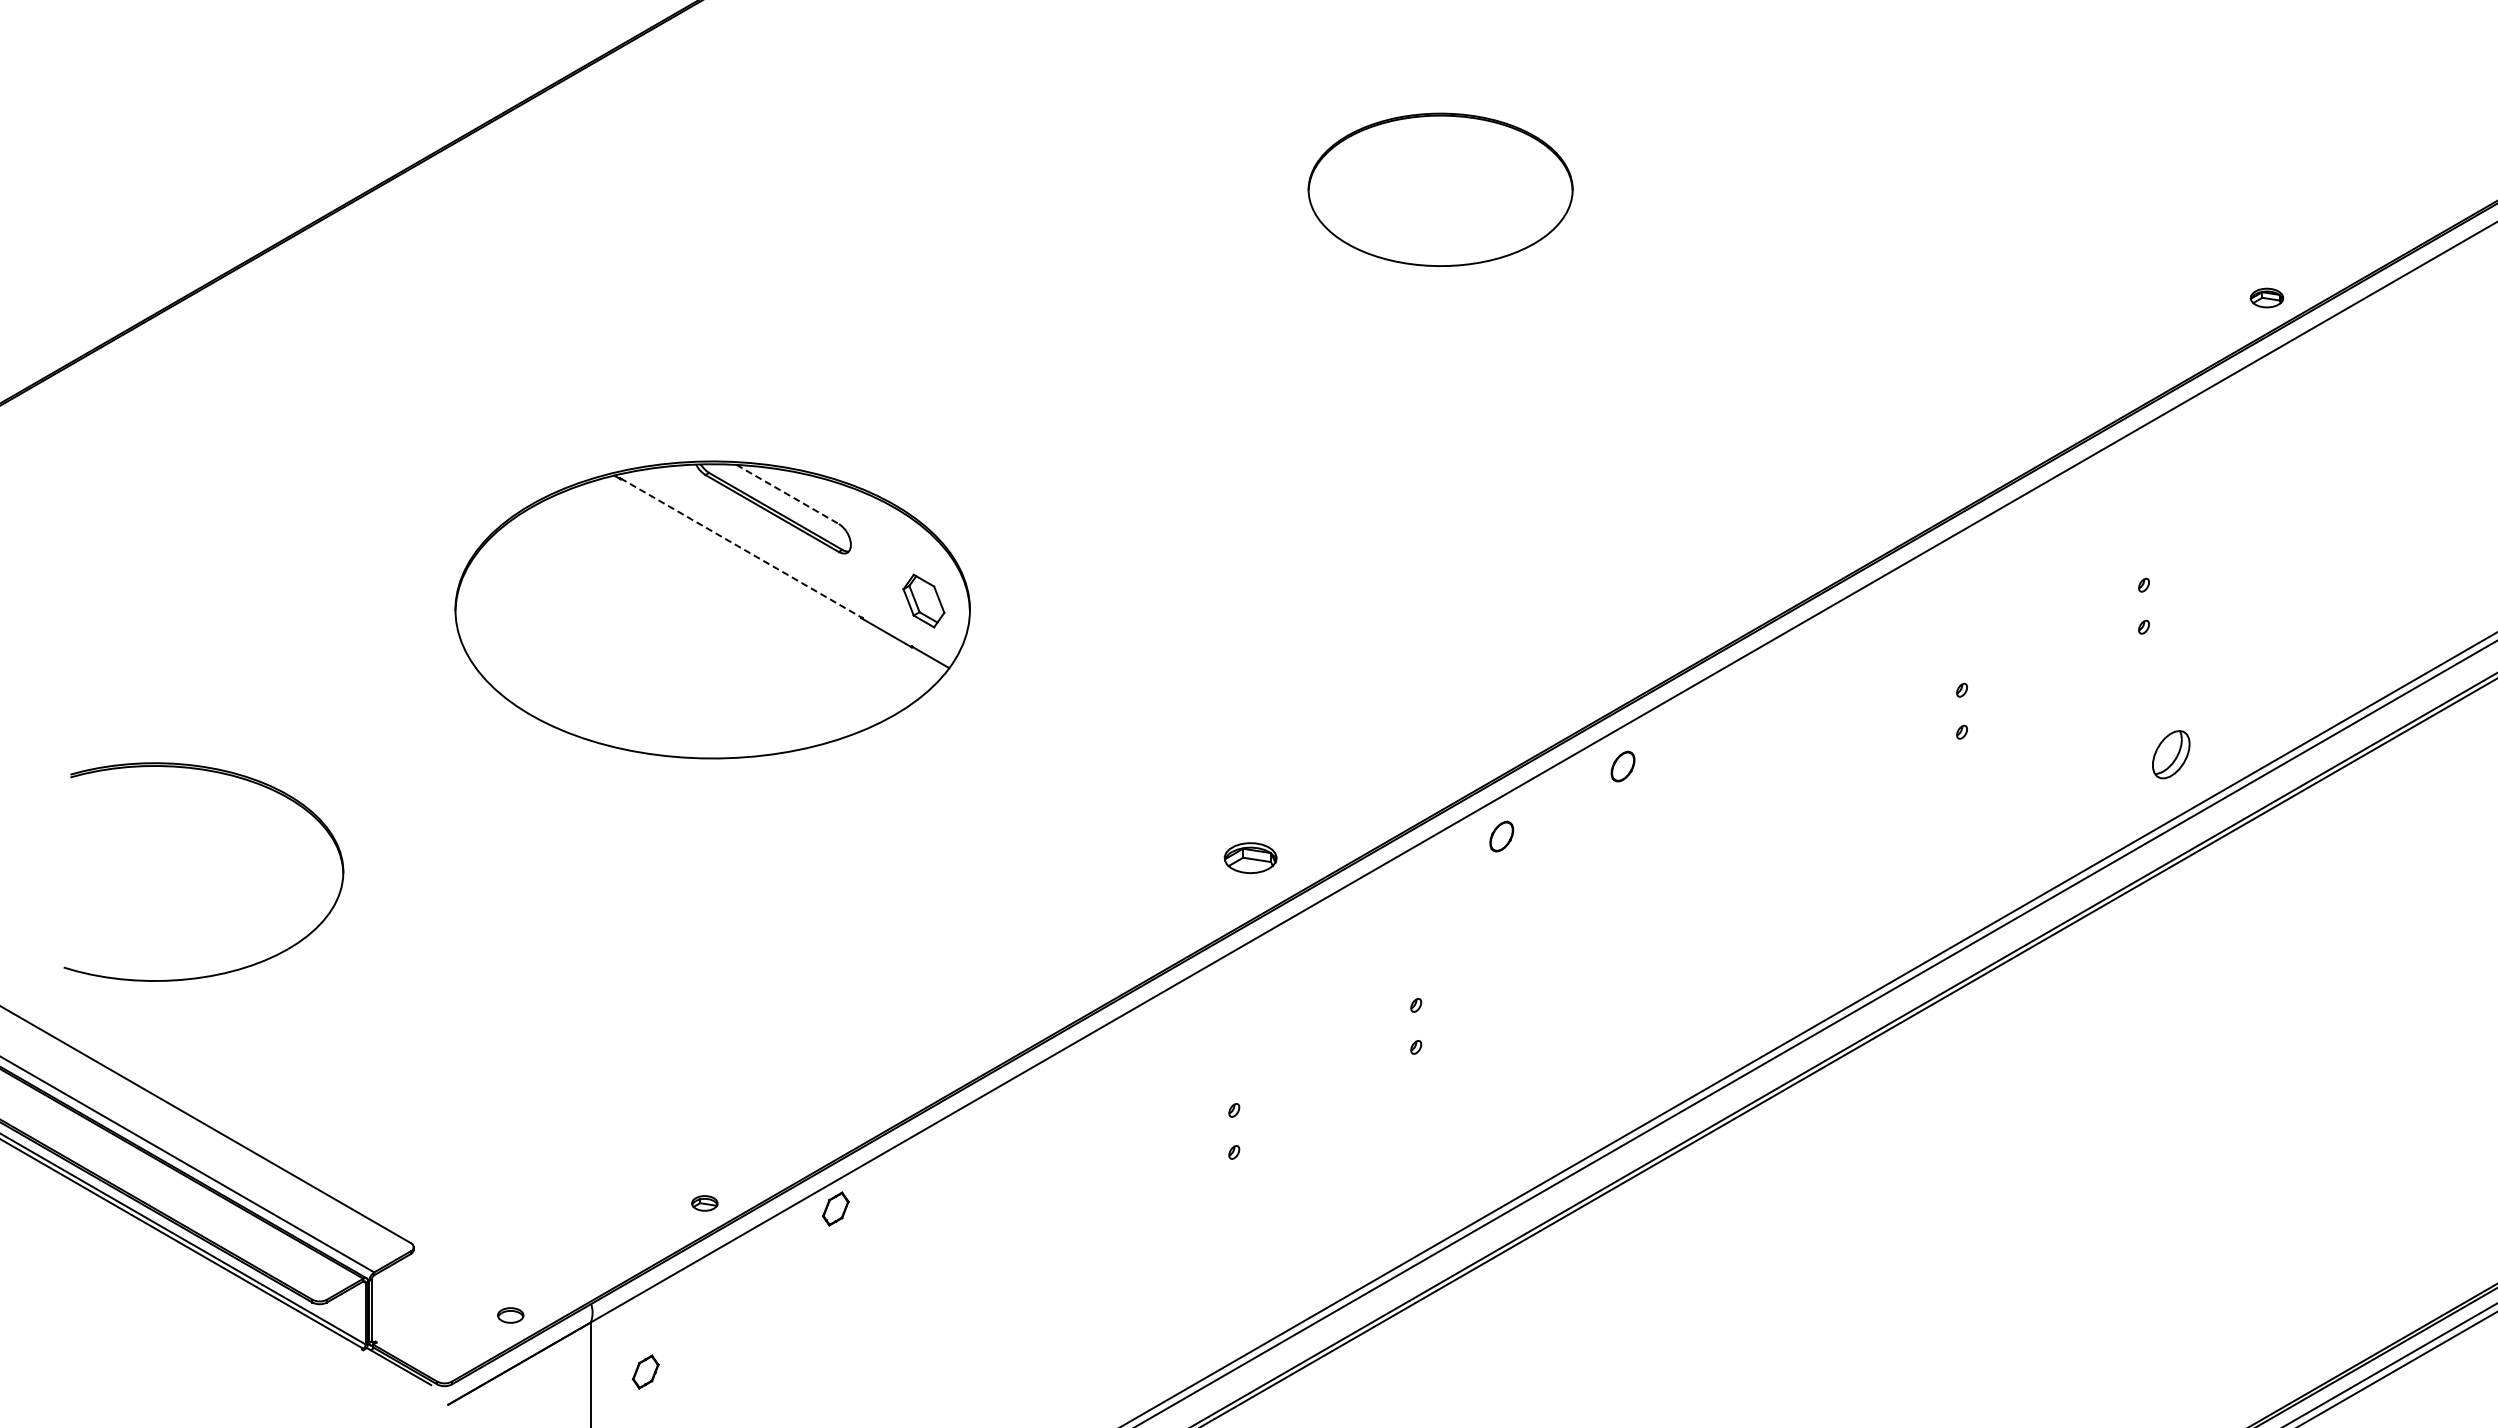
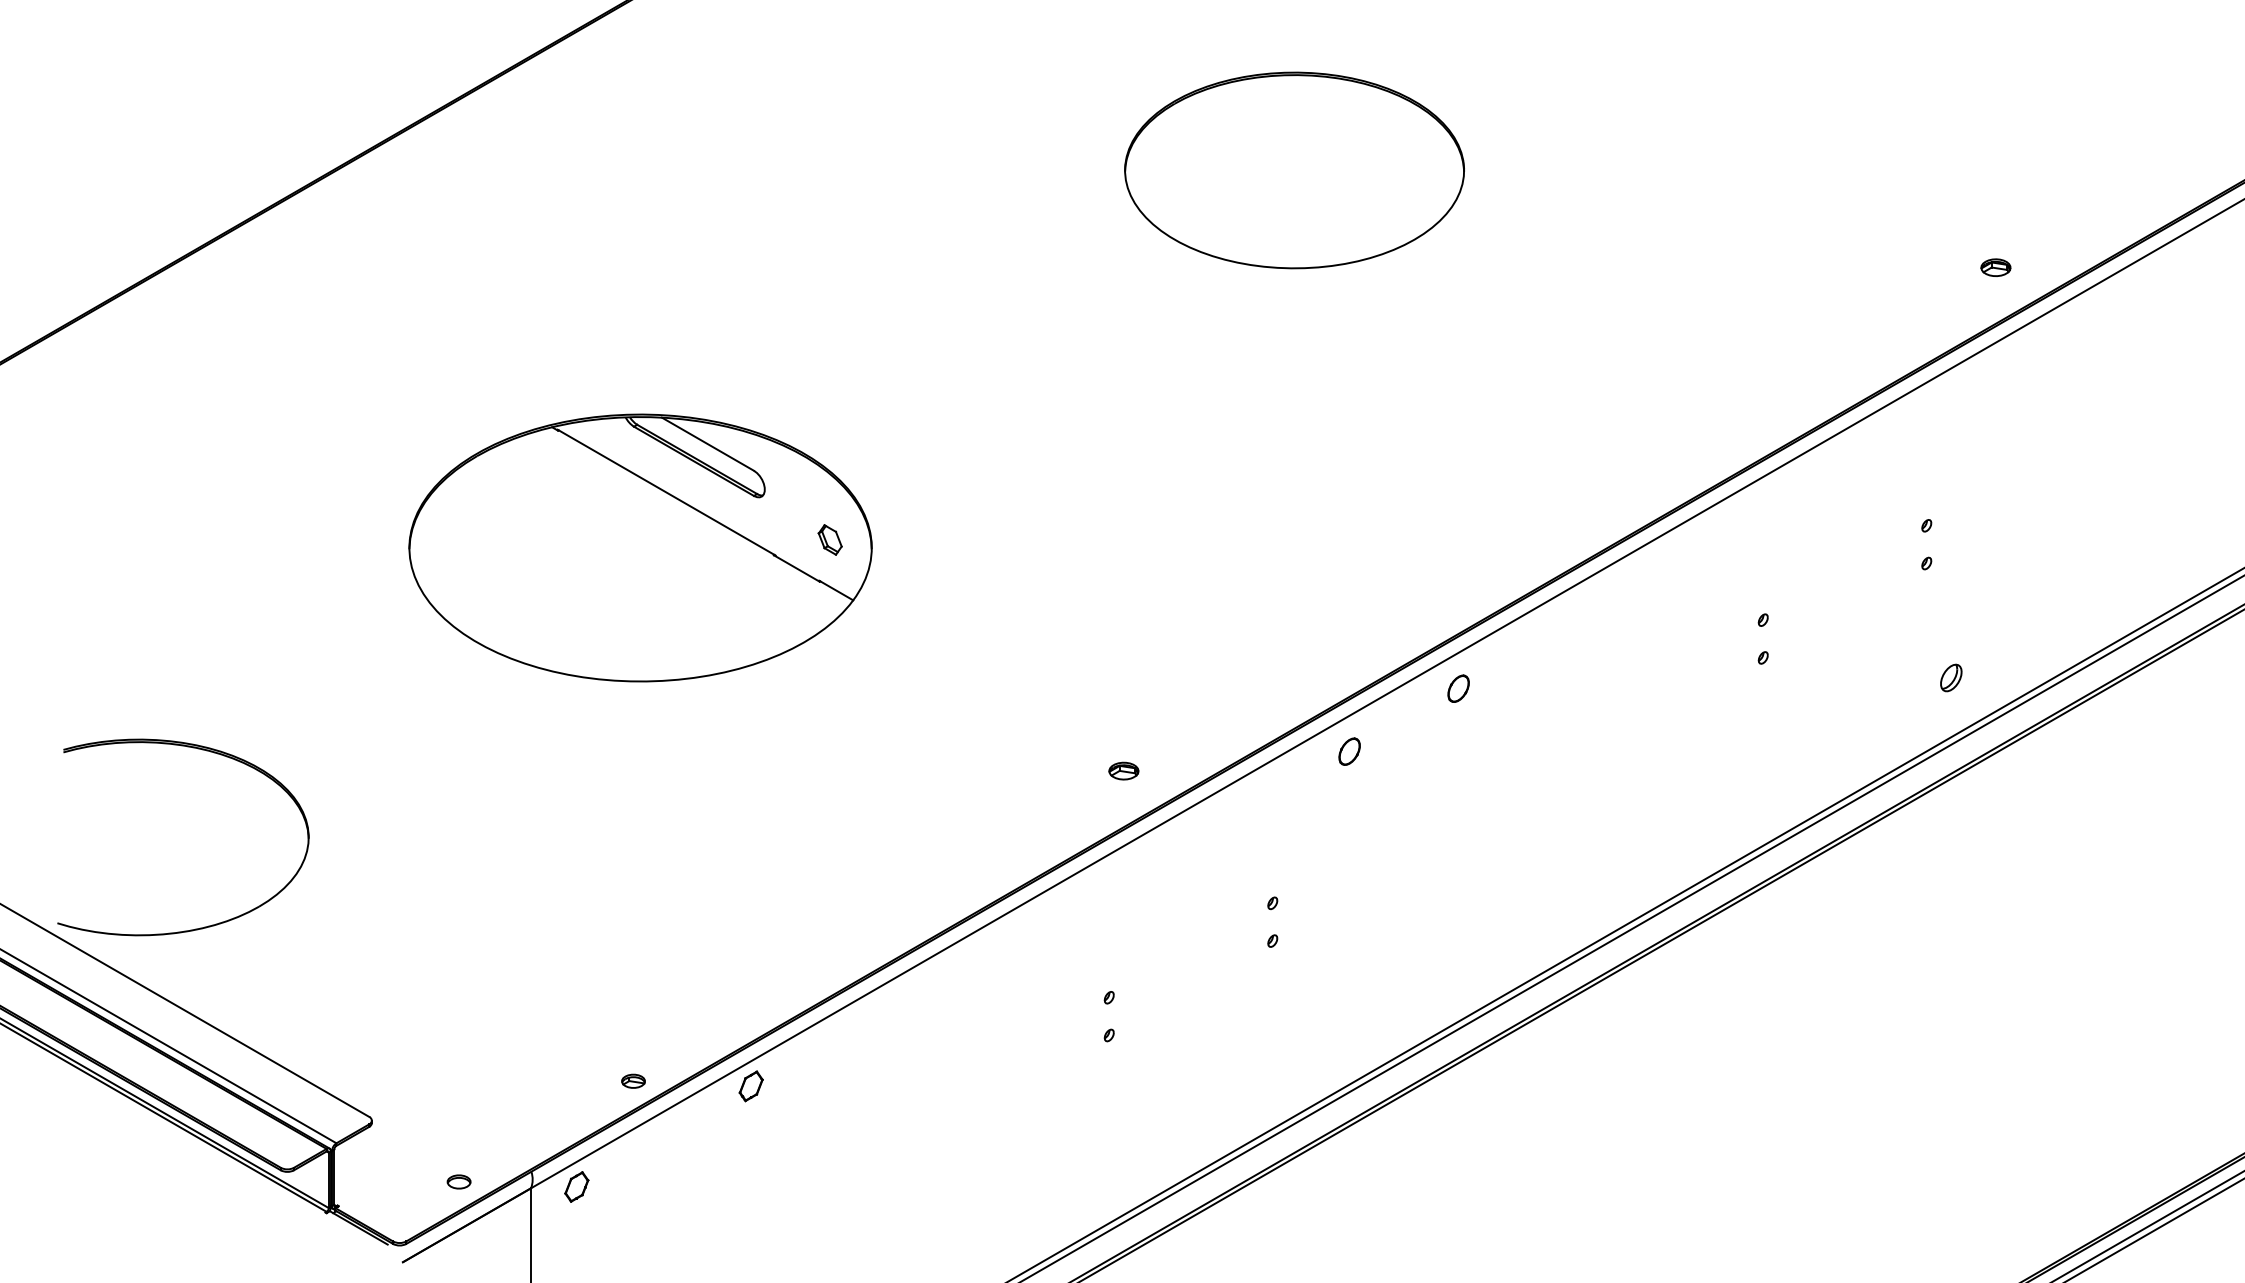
part: (1440, 189) -> (1294, 170), size x1.43
part: (2266, 297) -> (1995, 267), moved
line: (788, 494) -> (708, 444), dashed -> solid
line: (742, 548) -> (667, 492), dashed -> solid
part: (923, 600) -> (830, 539), size x0.62
part: (2171, 754) -> (1951, 677), size x0.62
part: (226, 775) -> (203, 750), moved
part: (1250, 858) -> (1123, 771), size x0.62
part: (645, 1371) -> (576, 1186), moved

